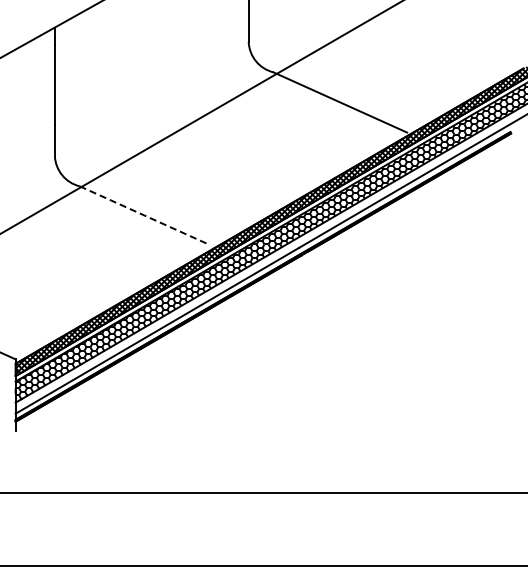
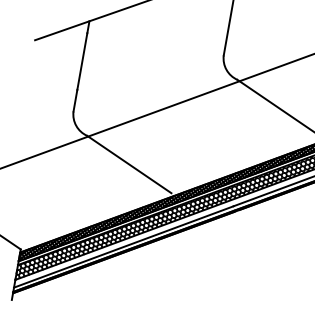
line: (145, 215) -> (129, 164), dashed -> solid

